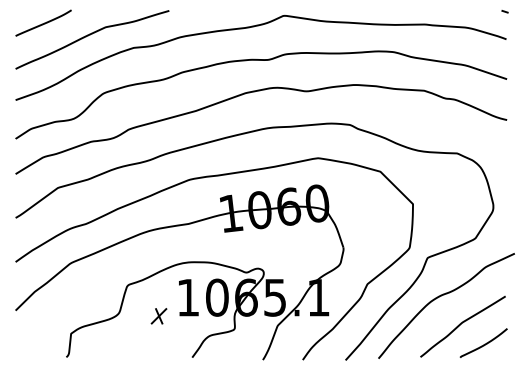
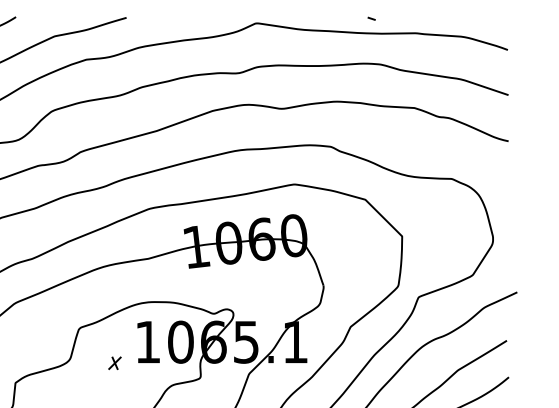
line: (504, 11) -> (371, 18), moved
part: (158, 316) -> (114, 363), size x0.7

